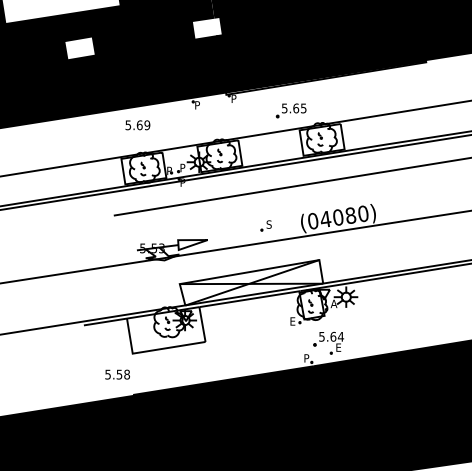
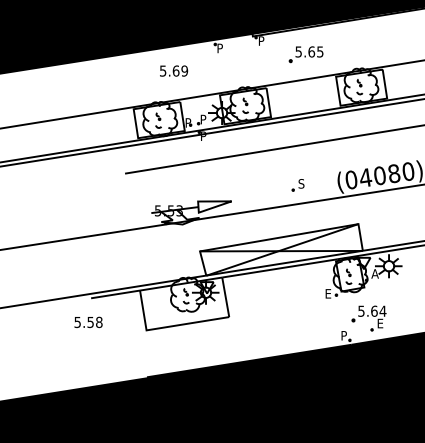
part: (290, 110) -> (305, 54), moved
text: (137, 125) -> (173, 71), moved
text: (117, 374) -> (88, 322), moved

